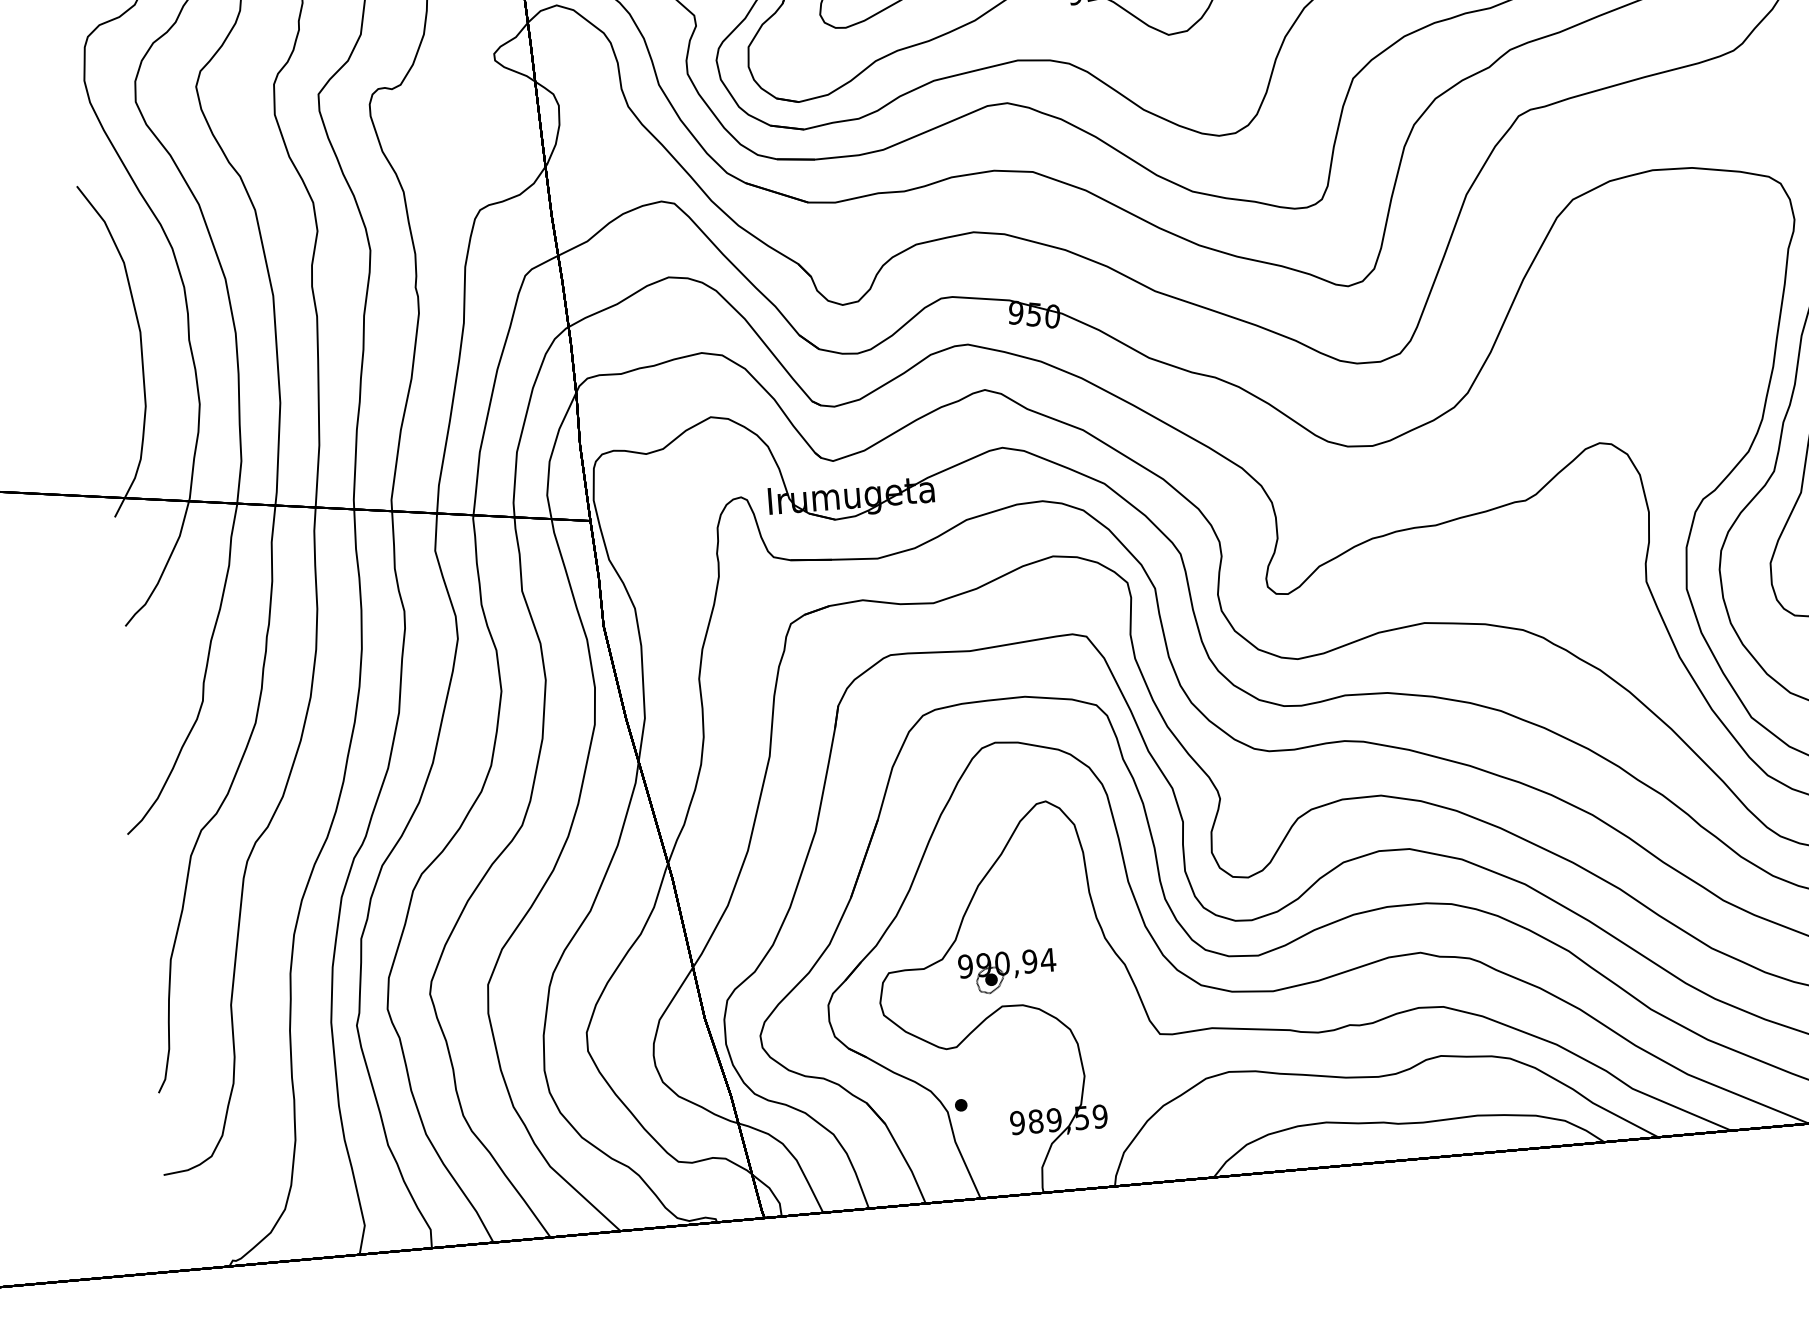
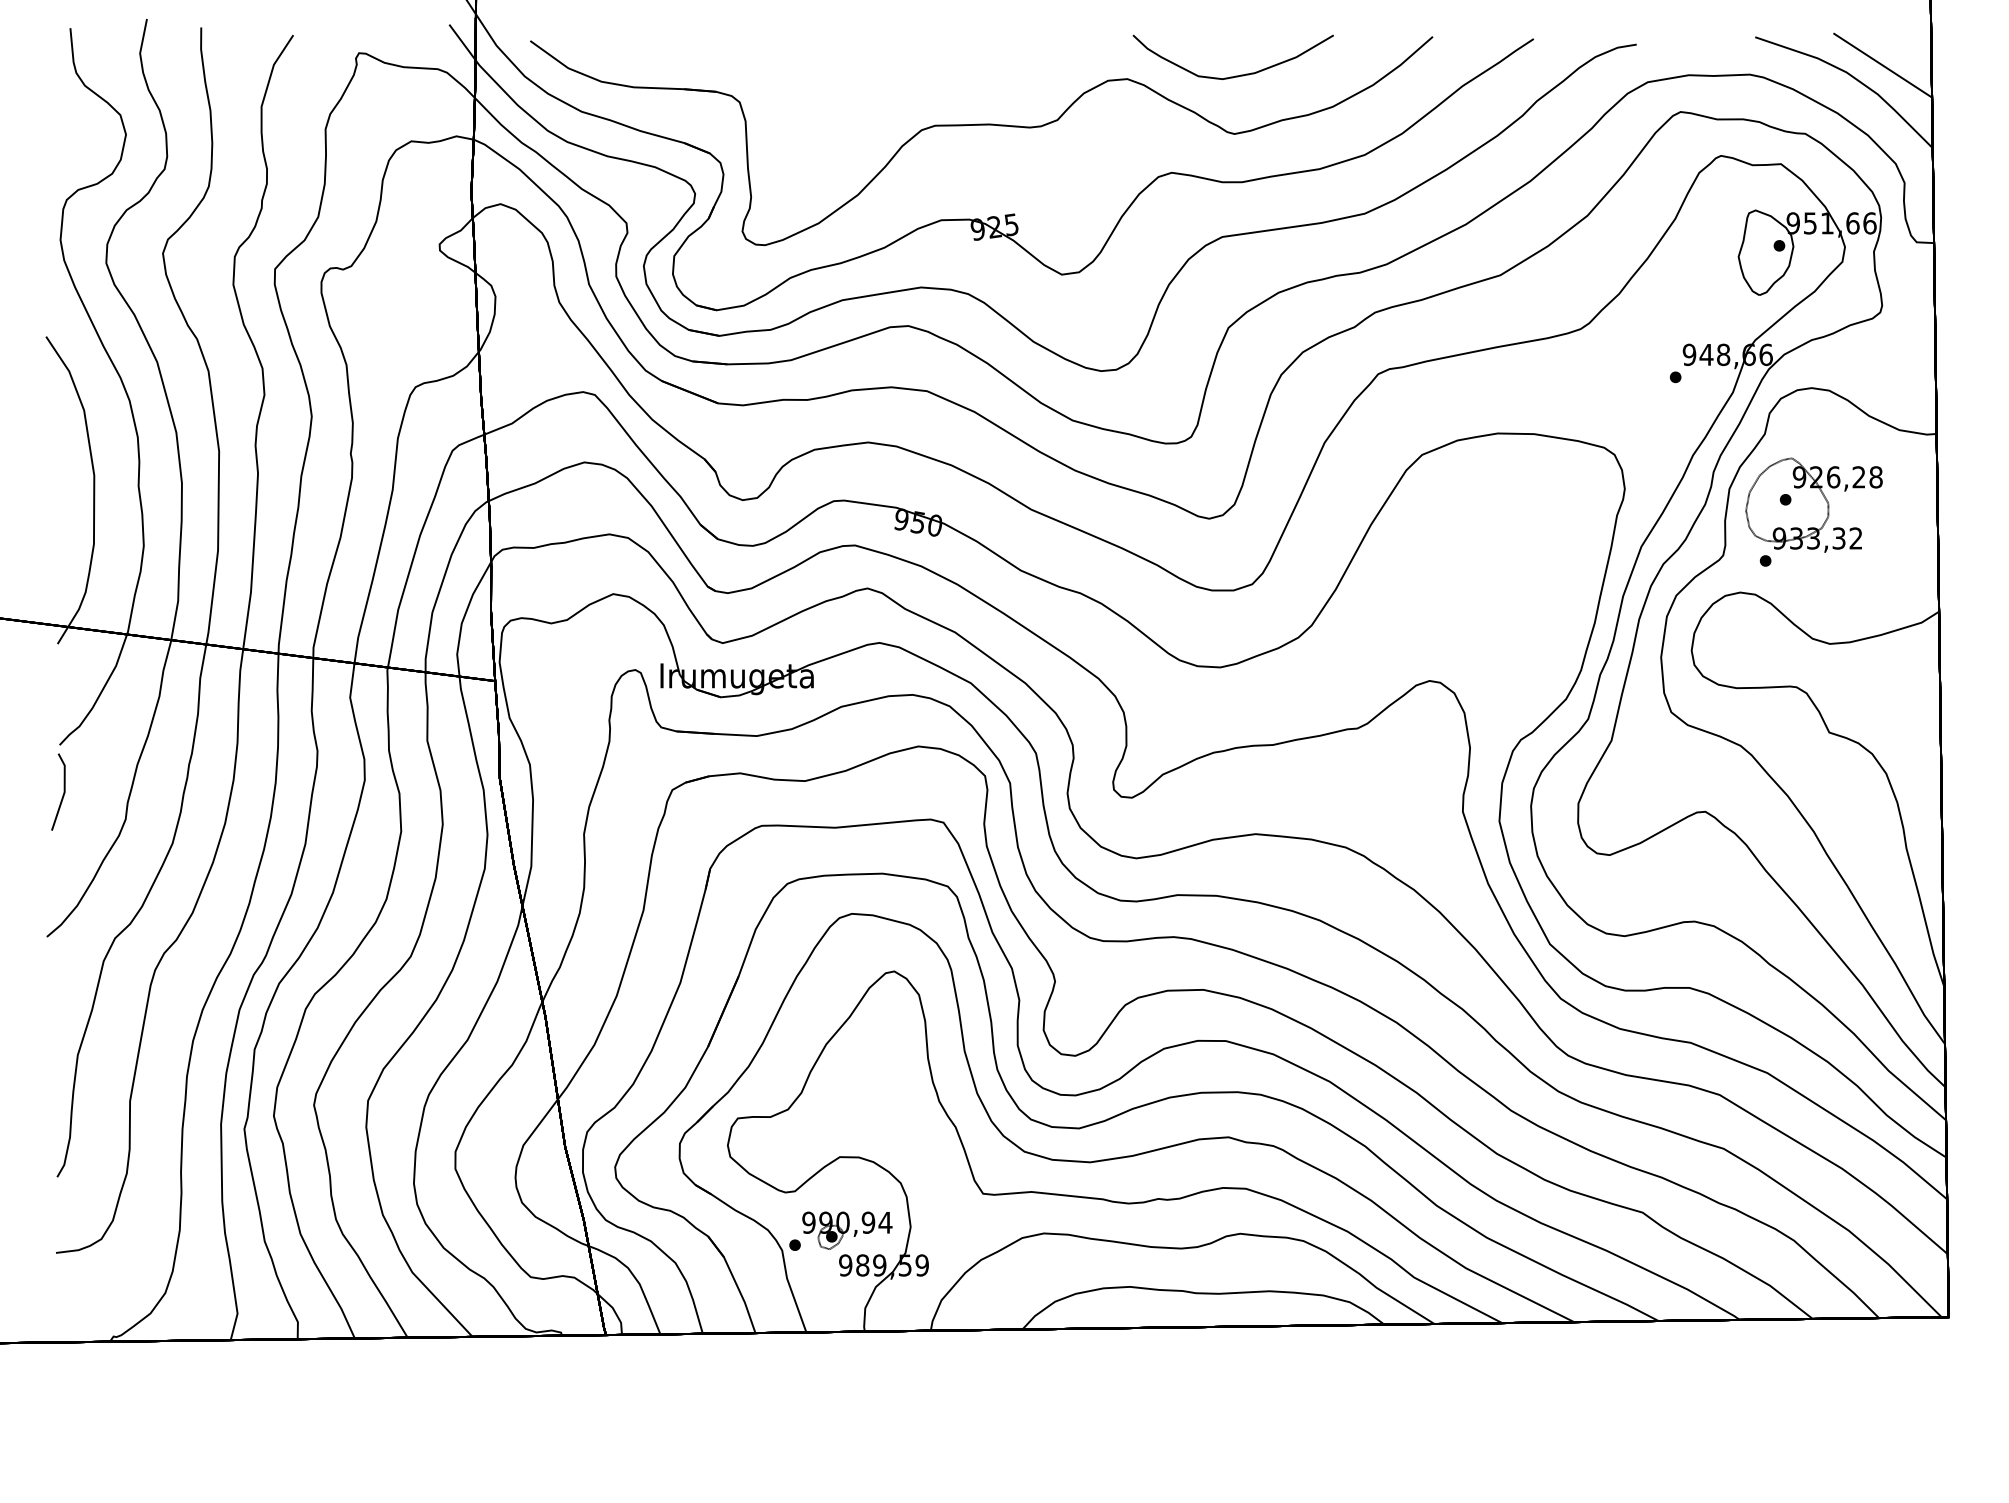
line: (133, 676) -> (63, 791), added
part: (1007, 971) -> (847, 1230), moved

